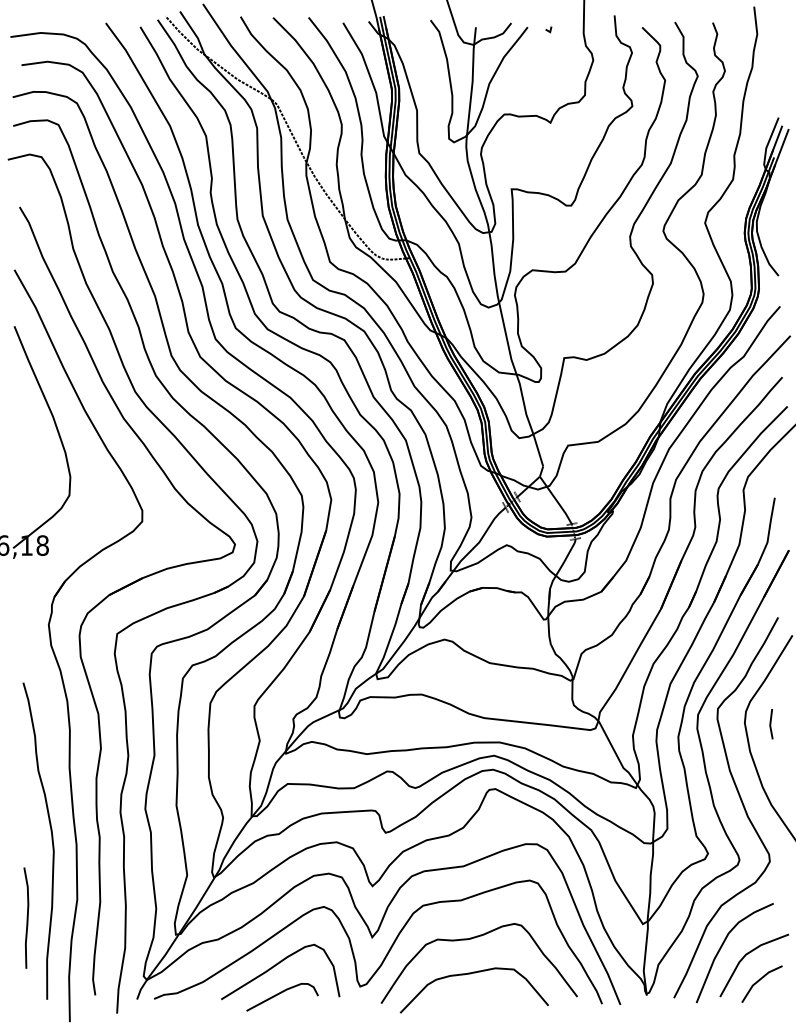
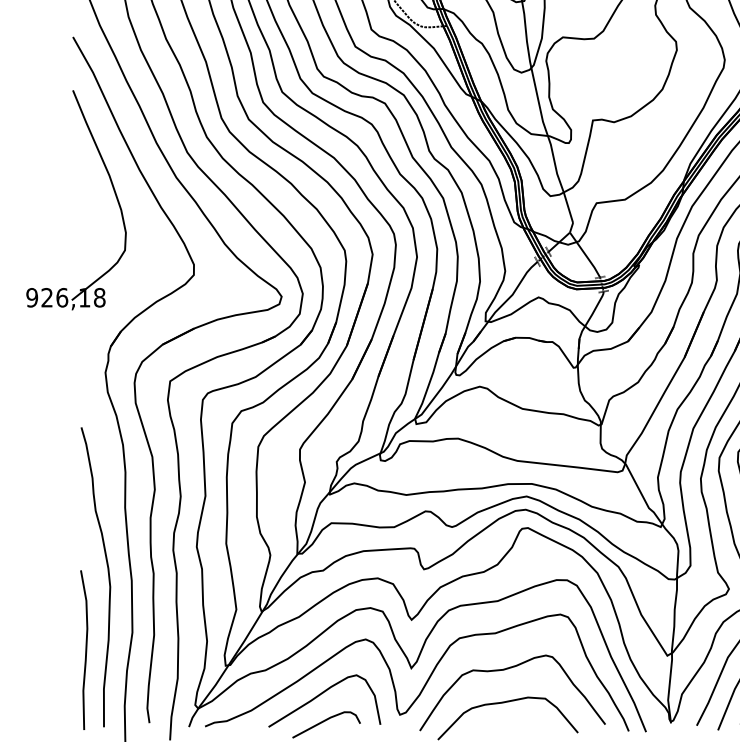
part: (26, 917) -> (84, 649), size x1.67

